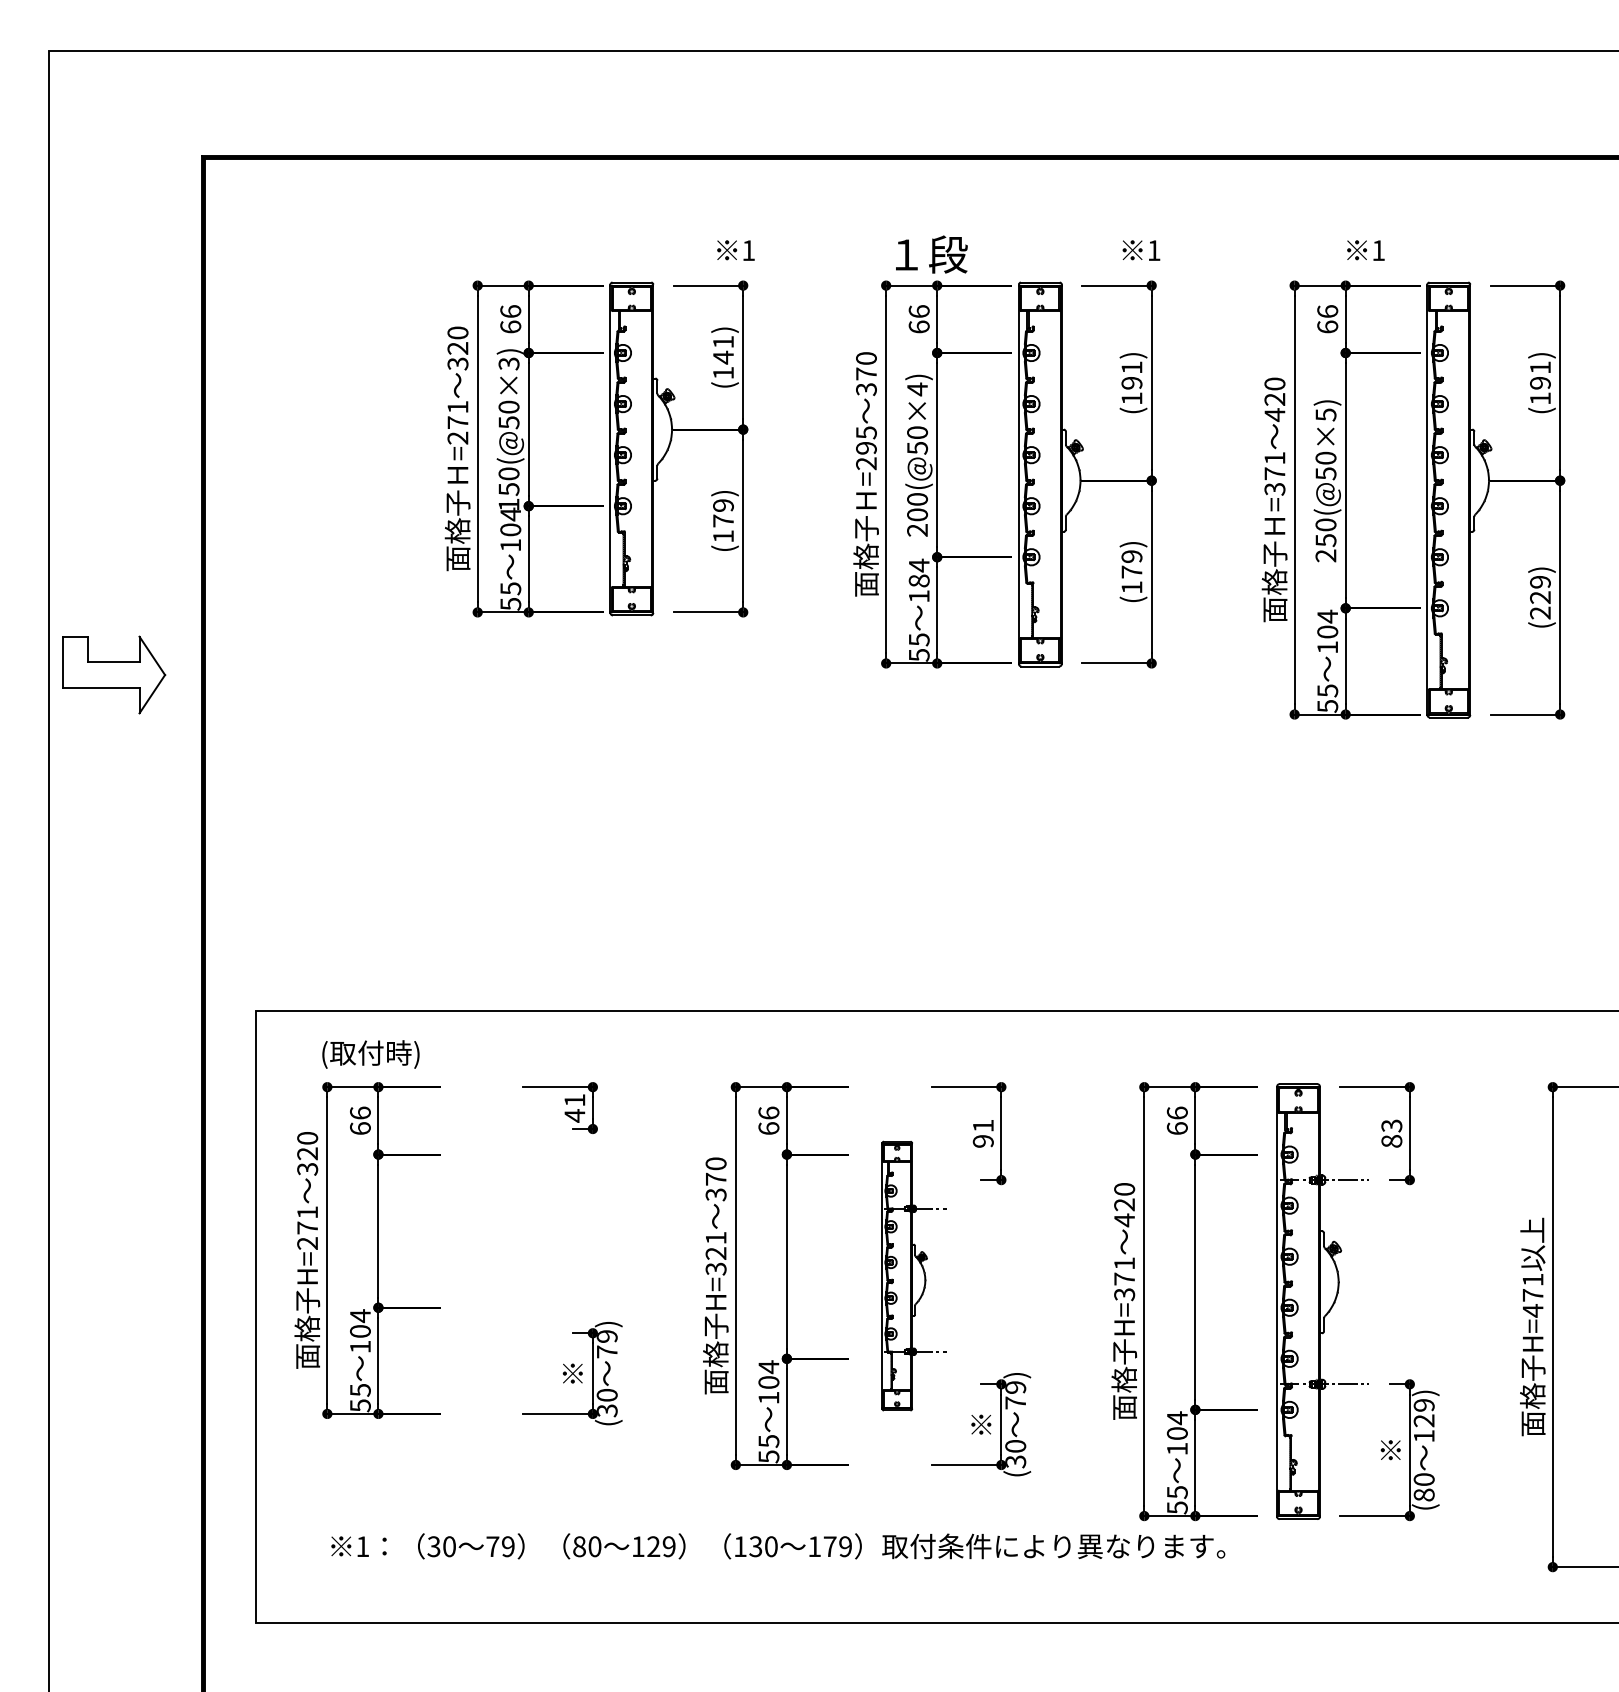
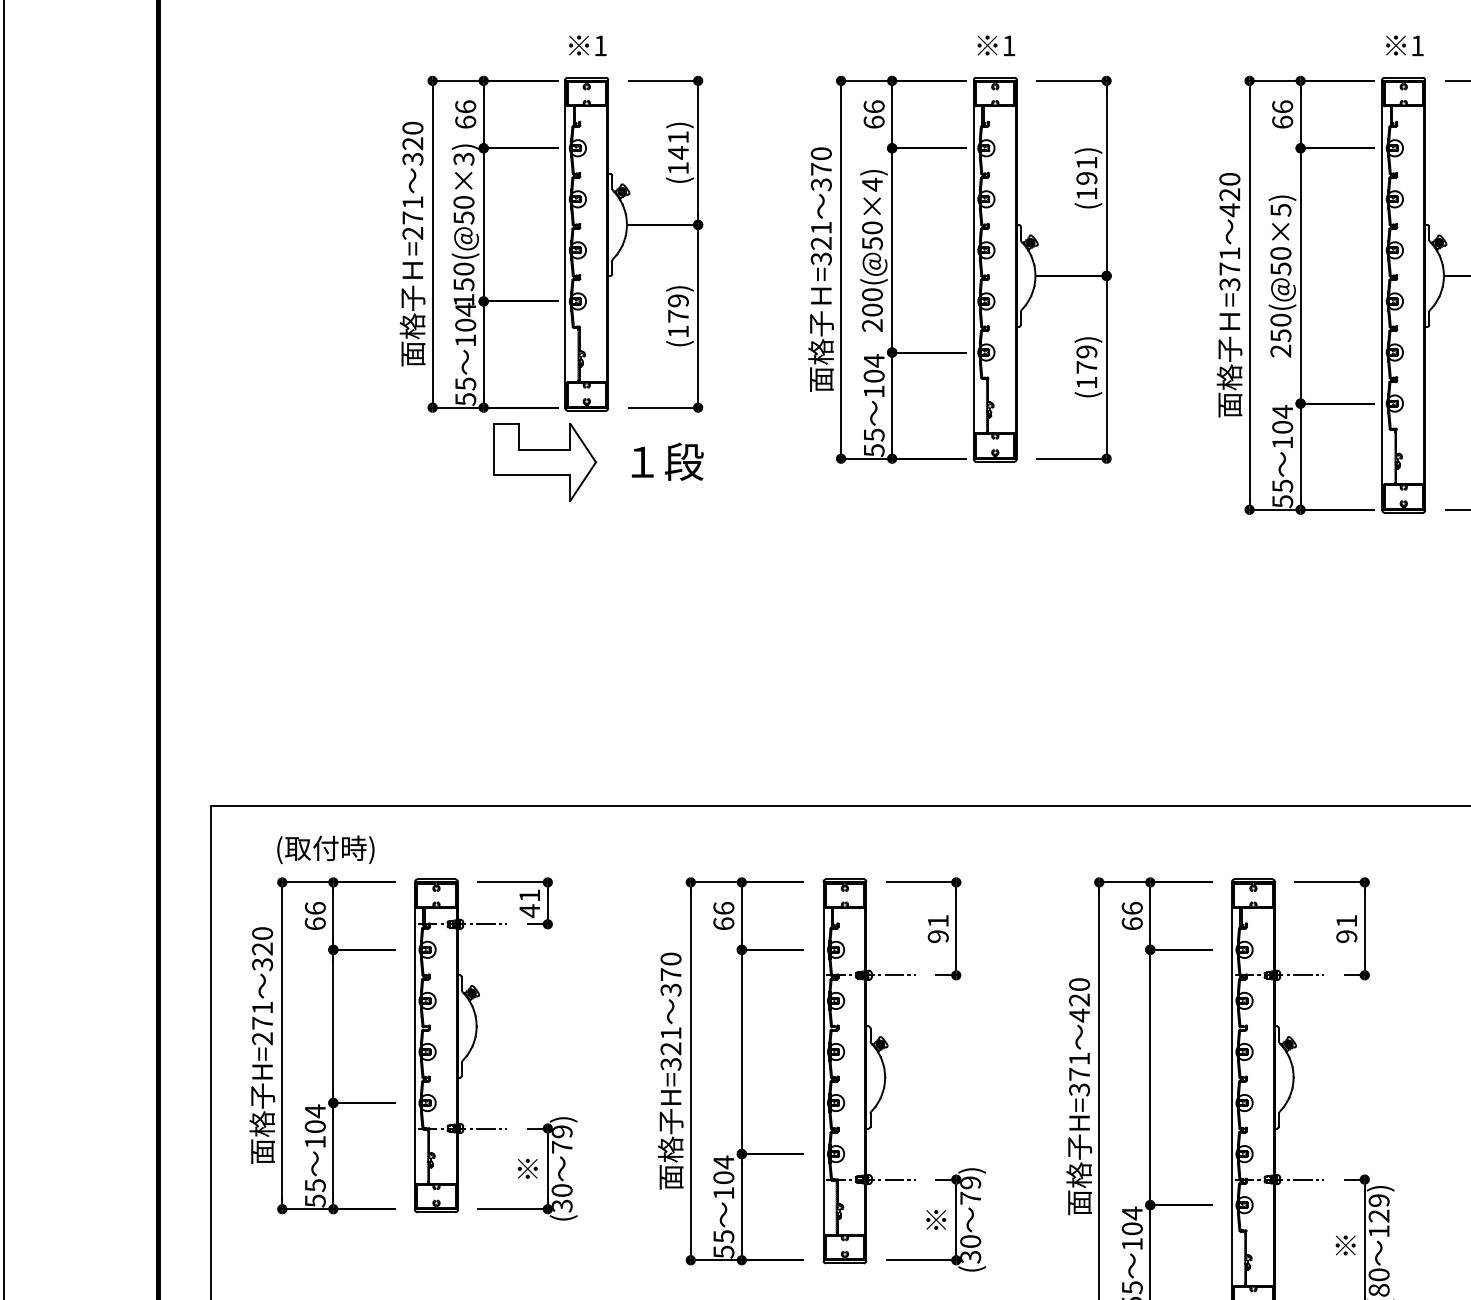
text: (735, 250) -> (587, 45), moved
text: (1141, 250) -> (996, 45), moved
text: (1365, 250) -> (1404, 45), moved
text: (931, 254) -> (667, 461), moved
text: (866, 448) -> (821, 243), =295 -> =321
text: (919, 580) -> (874, 375), 184 -> 104
part: (114, 674) -> (545, 461), moved
text: (1391, 1133) -> (1346, 928), 83 -> 91
part: (505, 1250) -> (460, 1045), added
part: (913, 1275) -> (868, 1070), size x1.43

